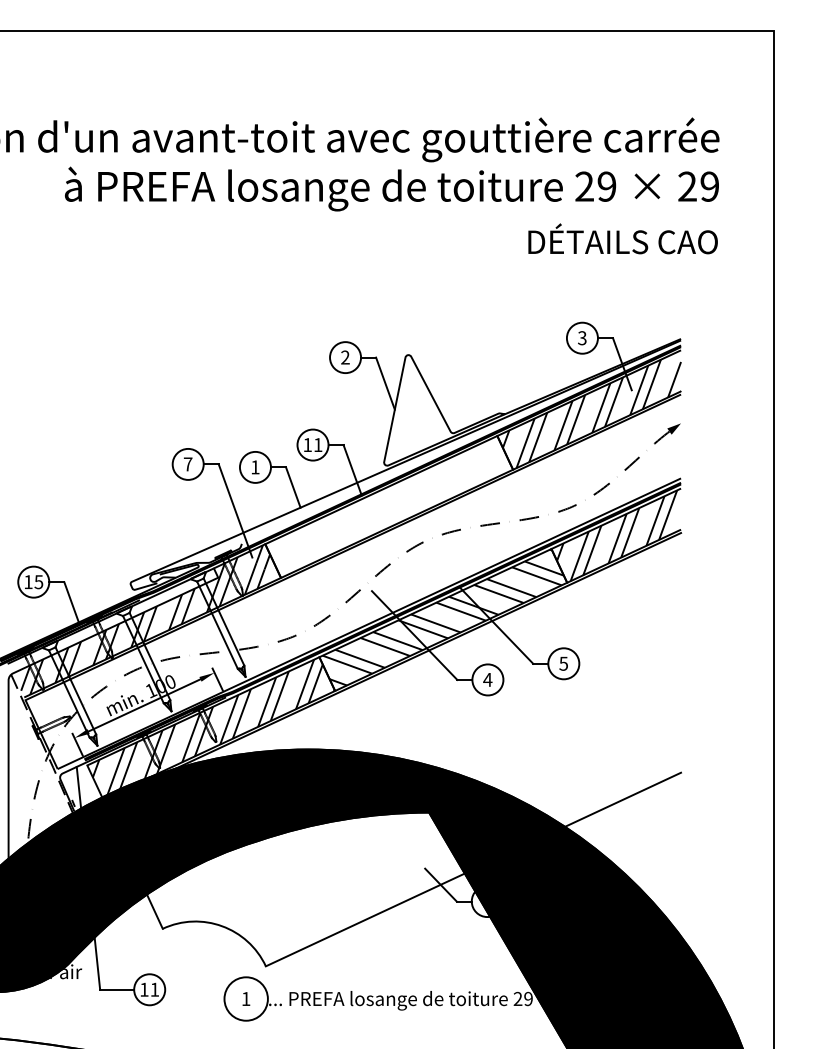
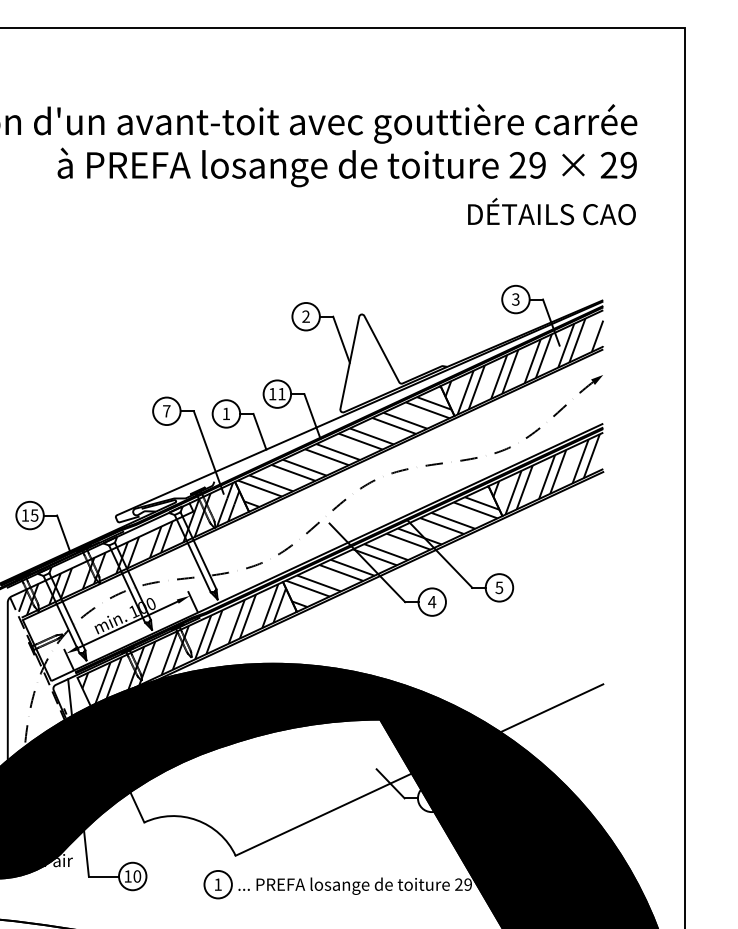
hatch: (388, 504) -> (344, 446), added
text: (155, 989) -> (137, 876), 11 -> 10
circle: (245, 998) -> (217, 884), size x0.71

